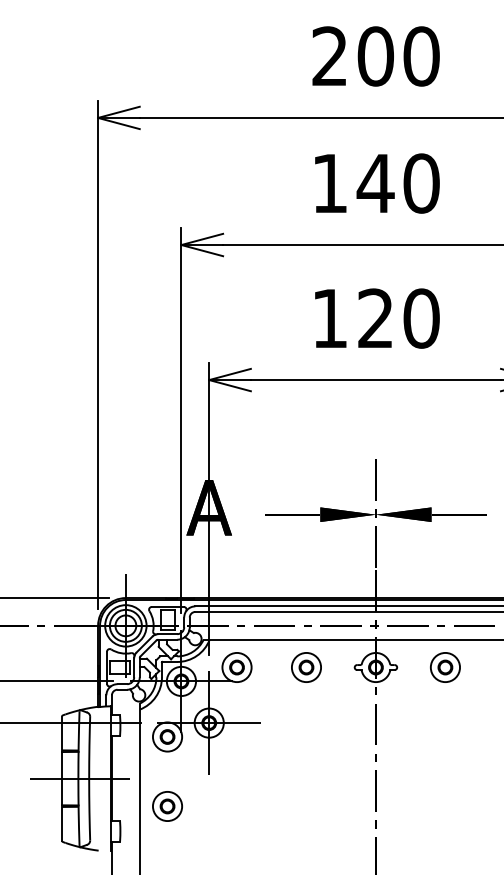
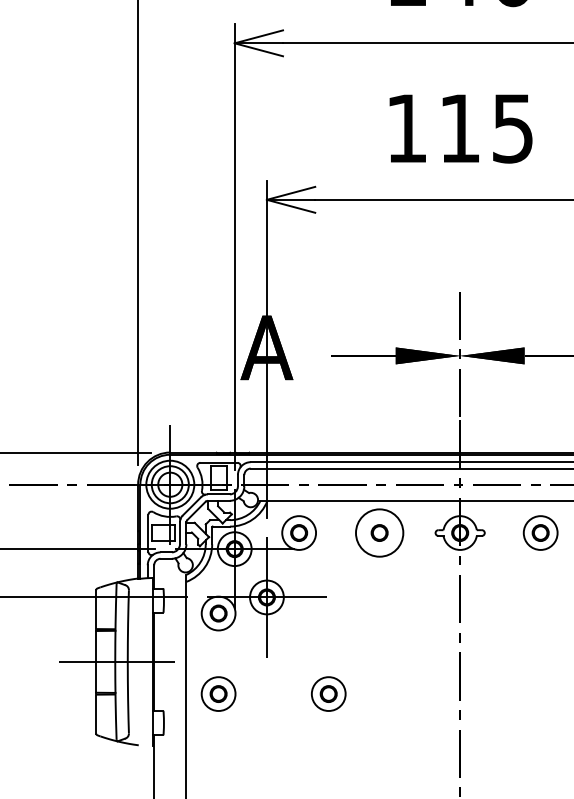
text: (398, 318) -> (486, 128), 120 -> 115
circle: (306, 667) -> (379, 533), size x1.4
part: (262, 806) -> (328, 694), added

